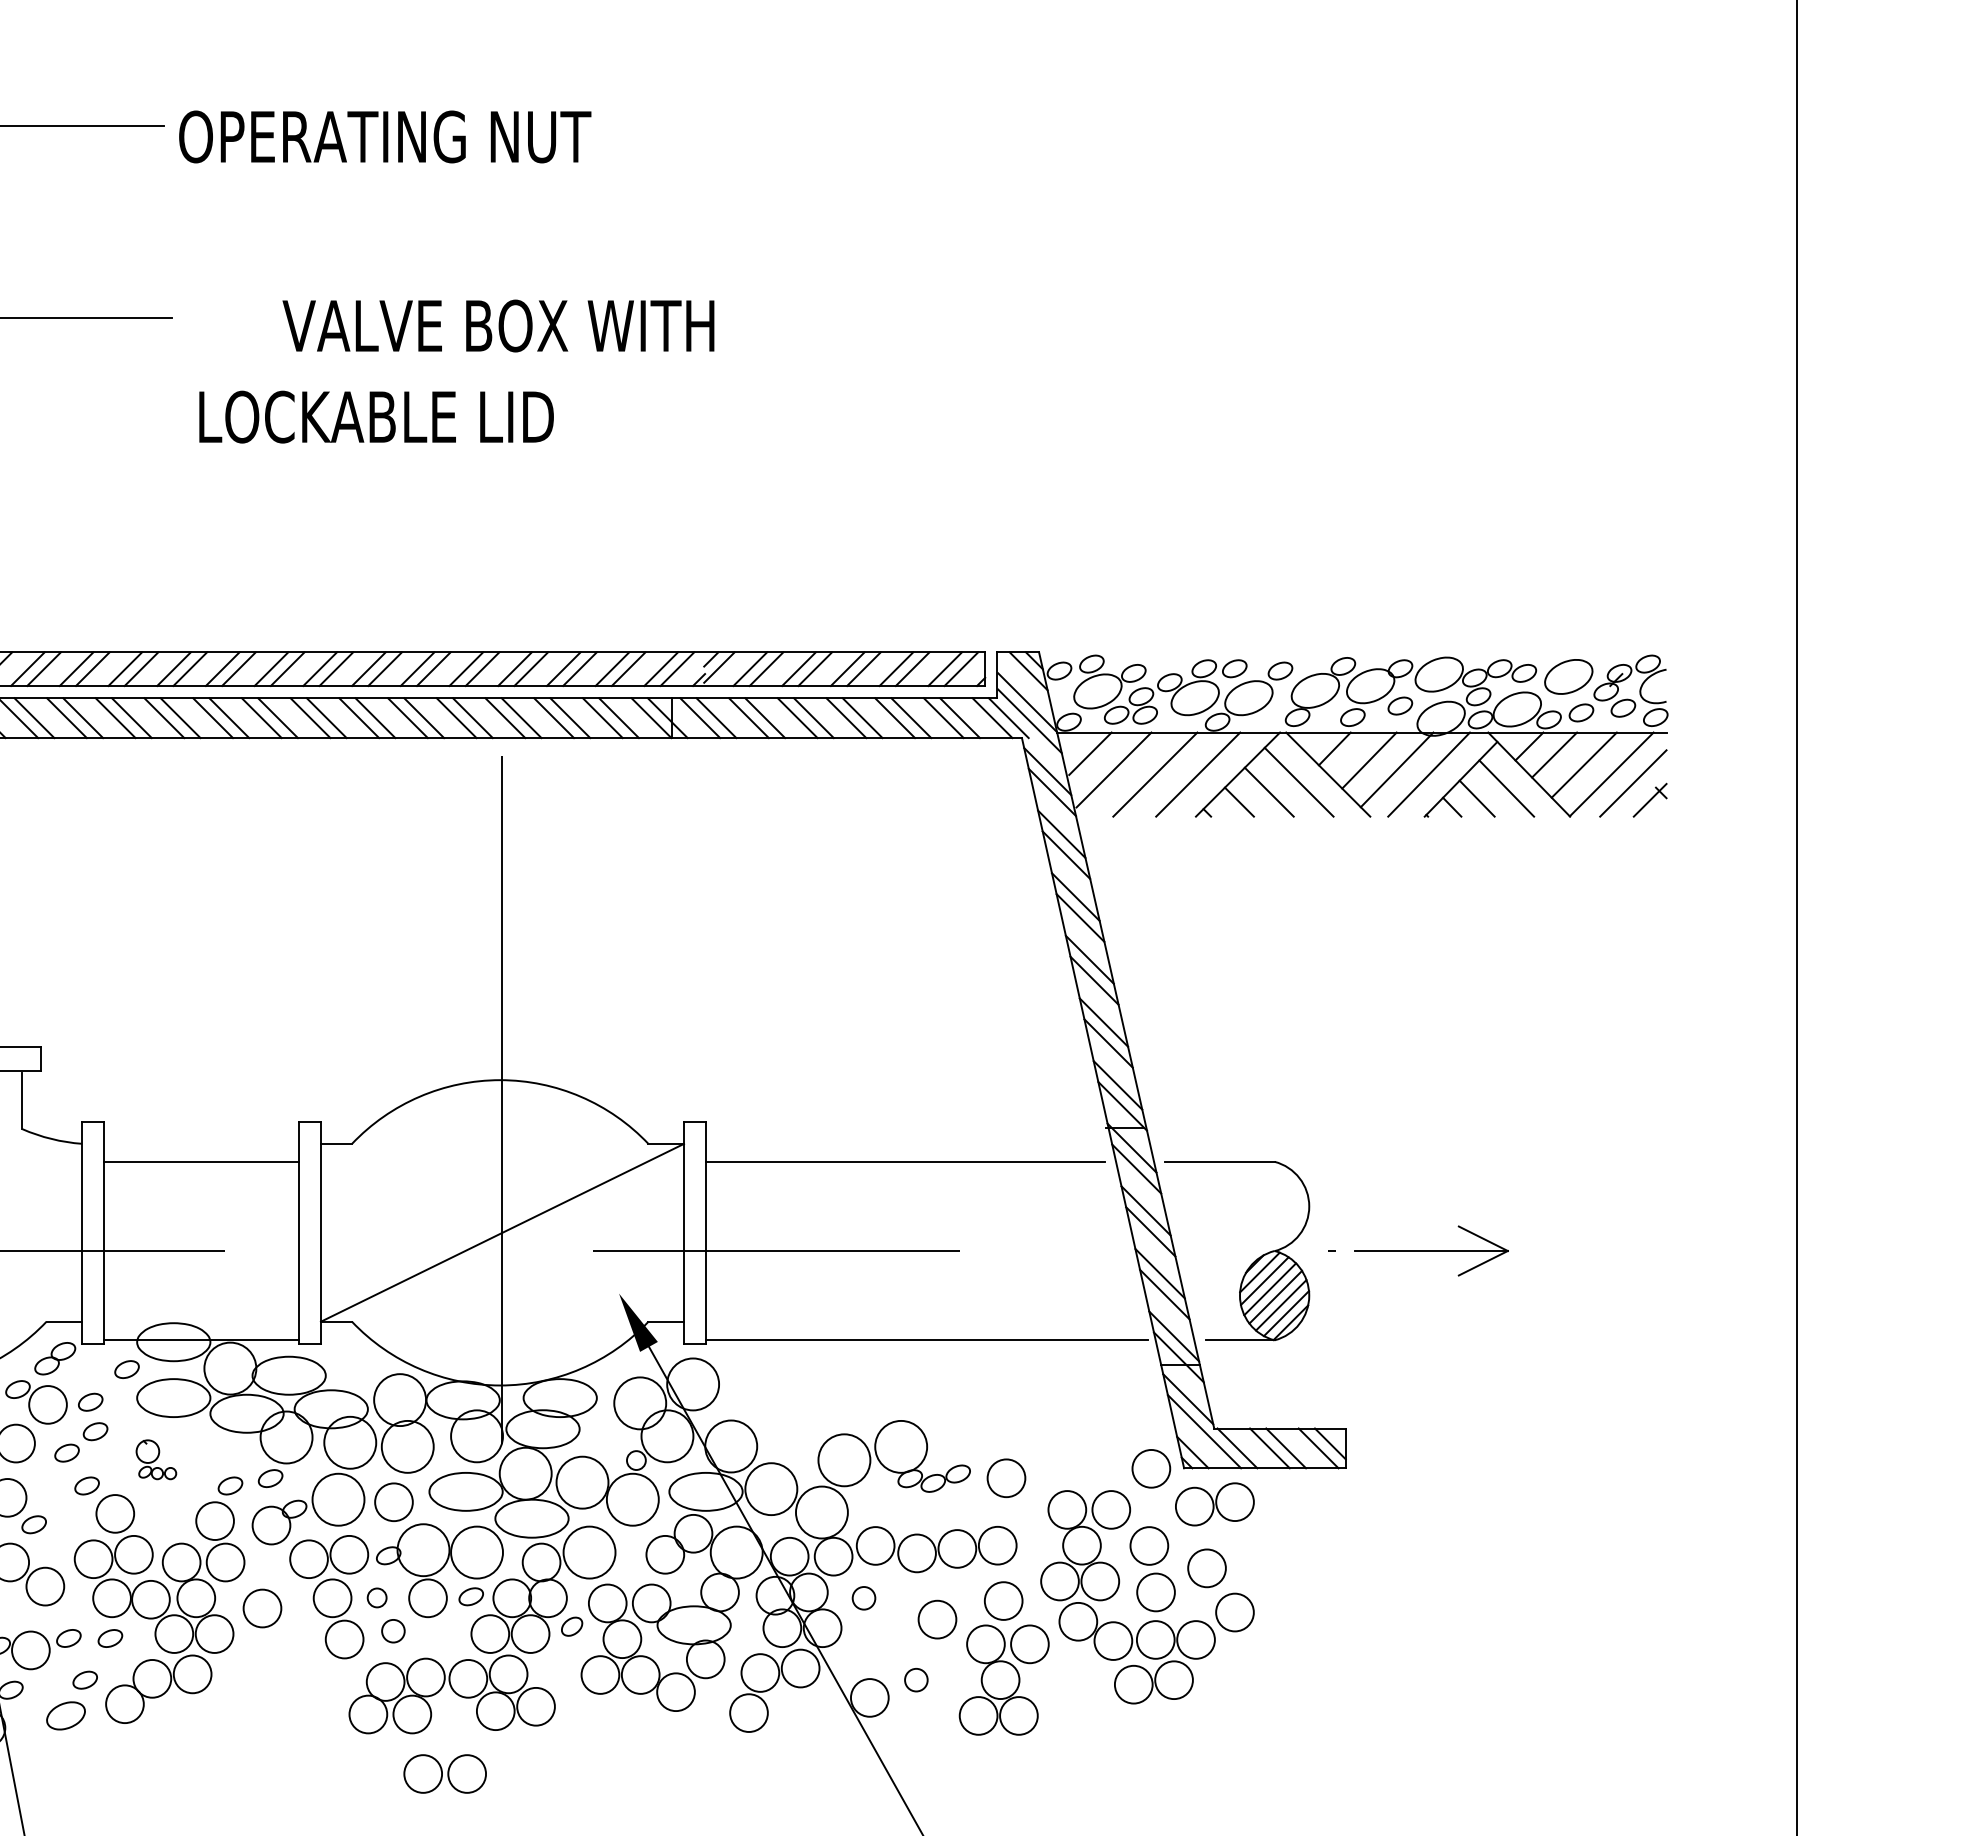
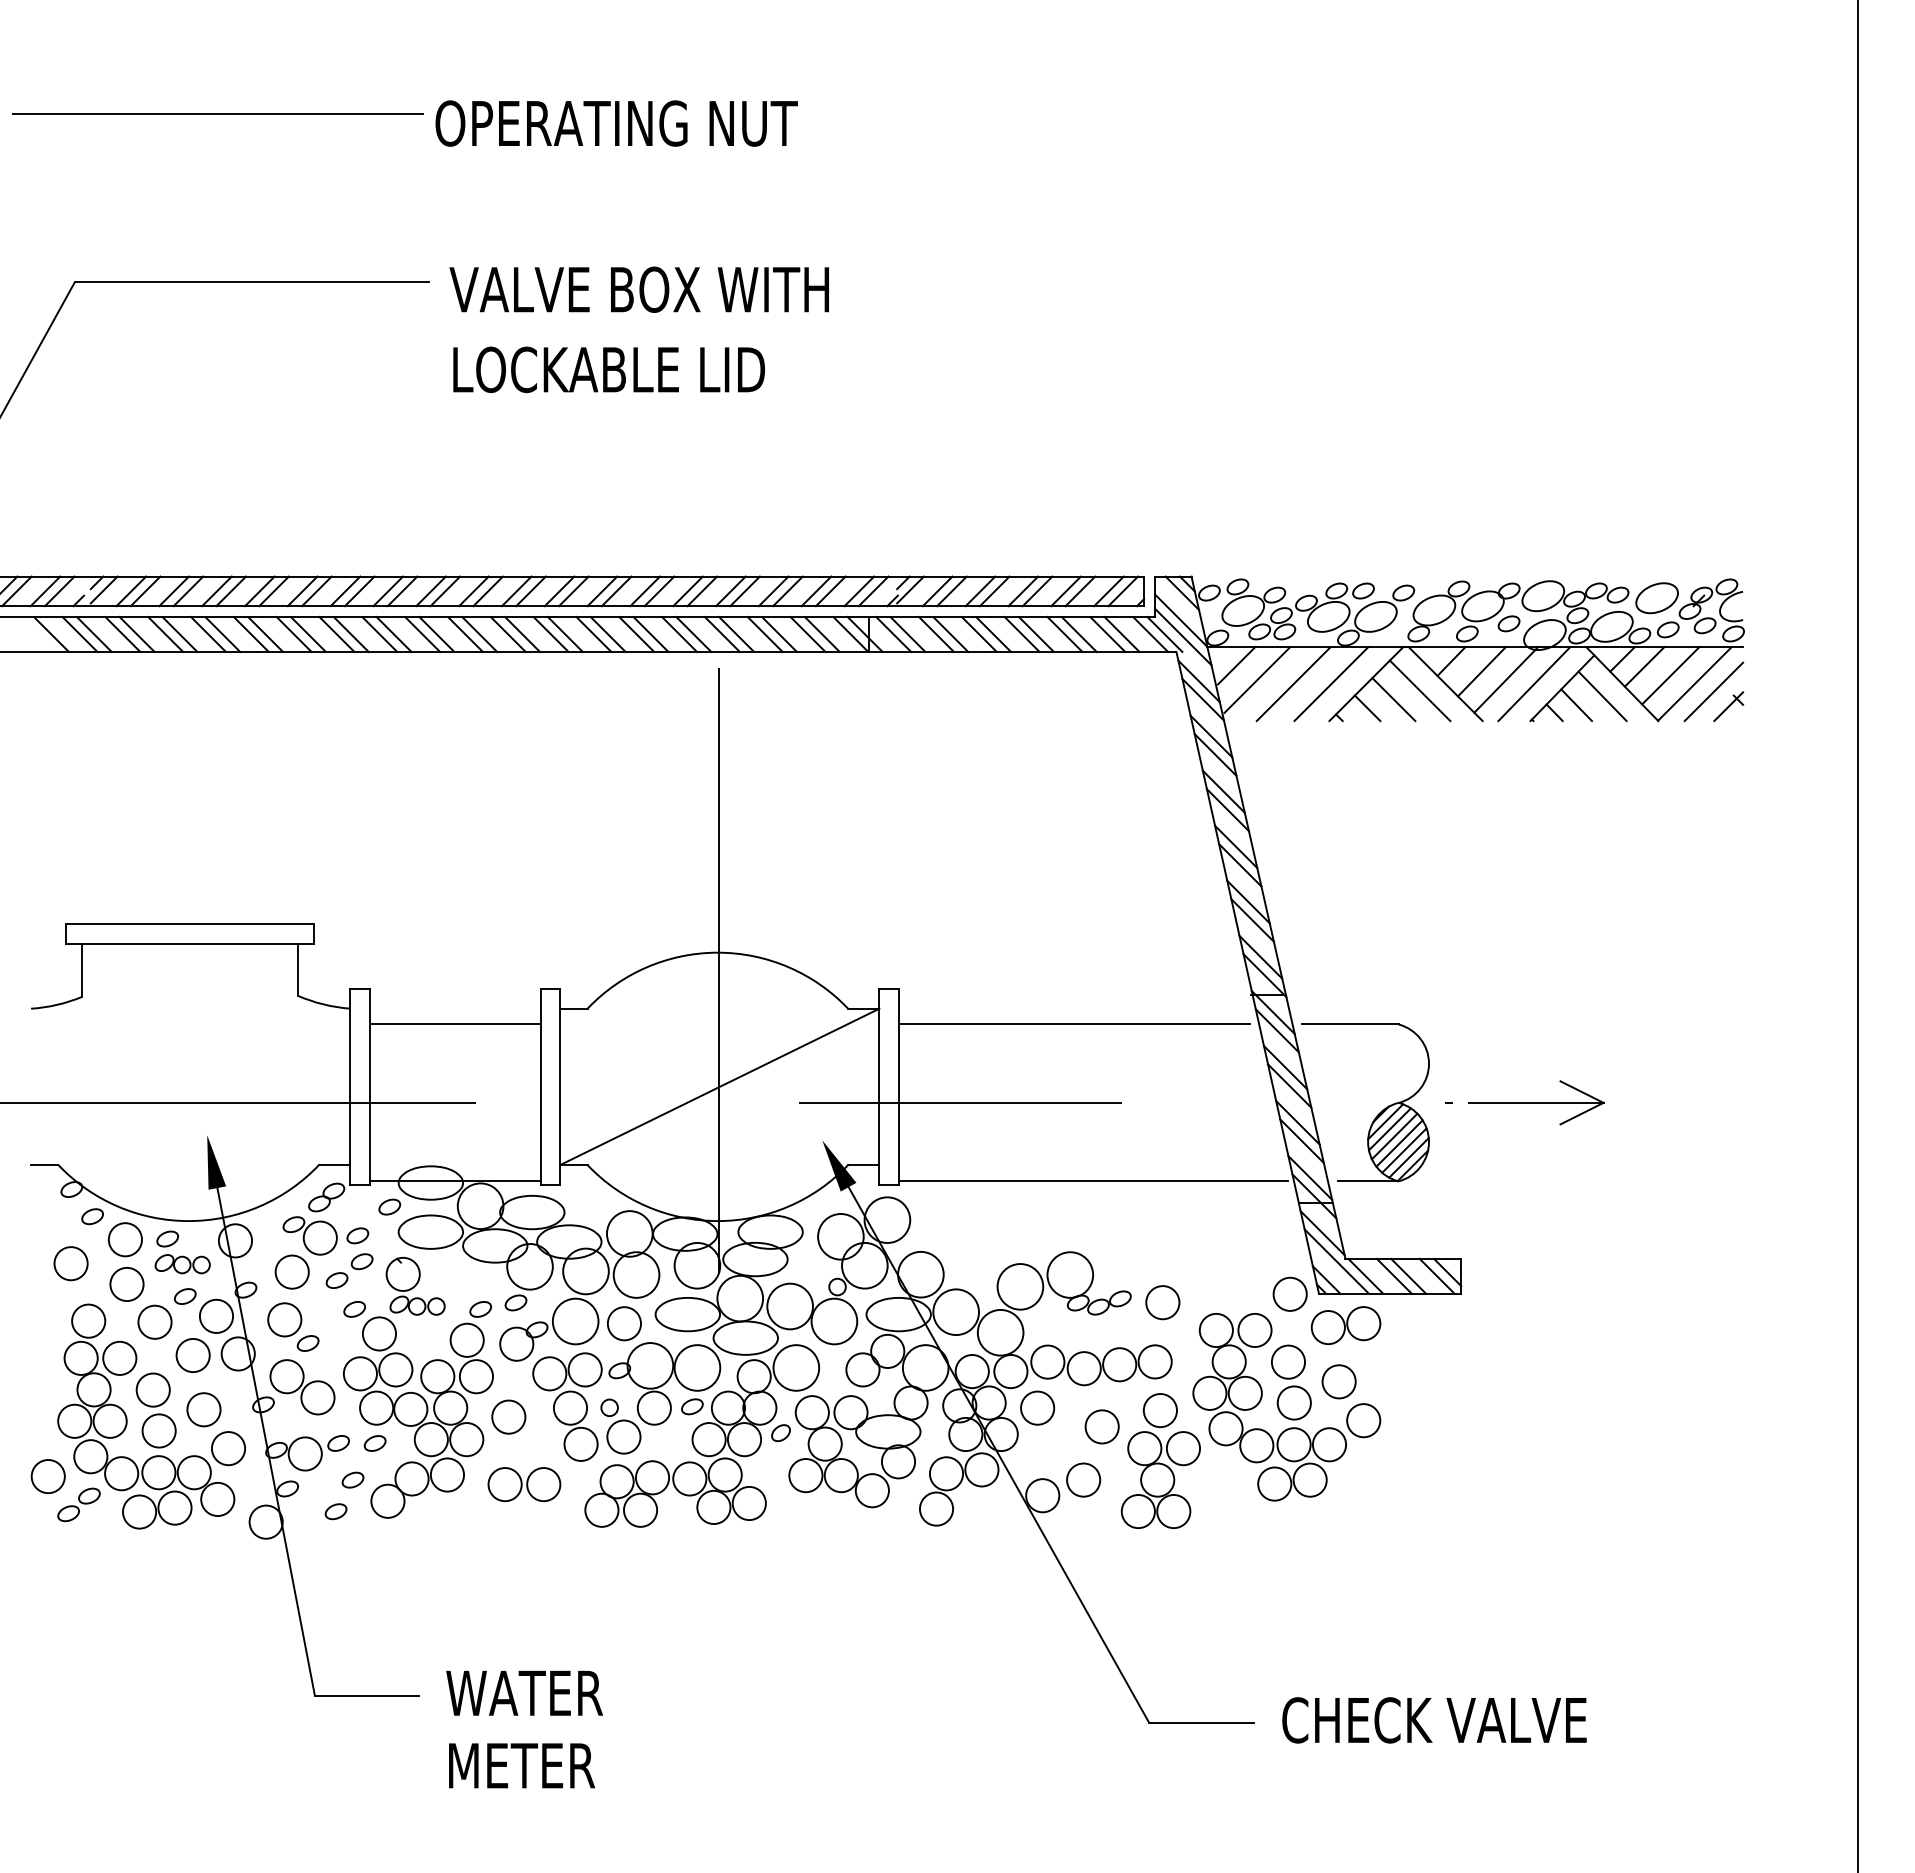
text: (497, 325) -> (638, 289), moved
part: (156, 1459) -> (415, 1286), size x1.67
circle: (863, 1597) -> (1037, 1407), size x1.67
circle: (392, 1630) -> (623, 1436), size x1.67
circle: (916, 1679) -> (1083, 1479), size x1.67
part: (65, 1715) -> (335, 1511), size x0.62
part: (445, 1773) -> (524, 1484), moved

